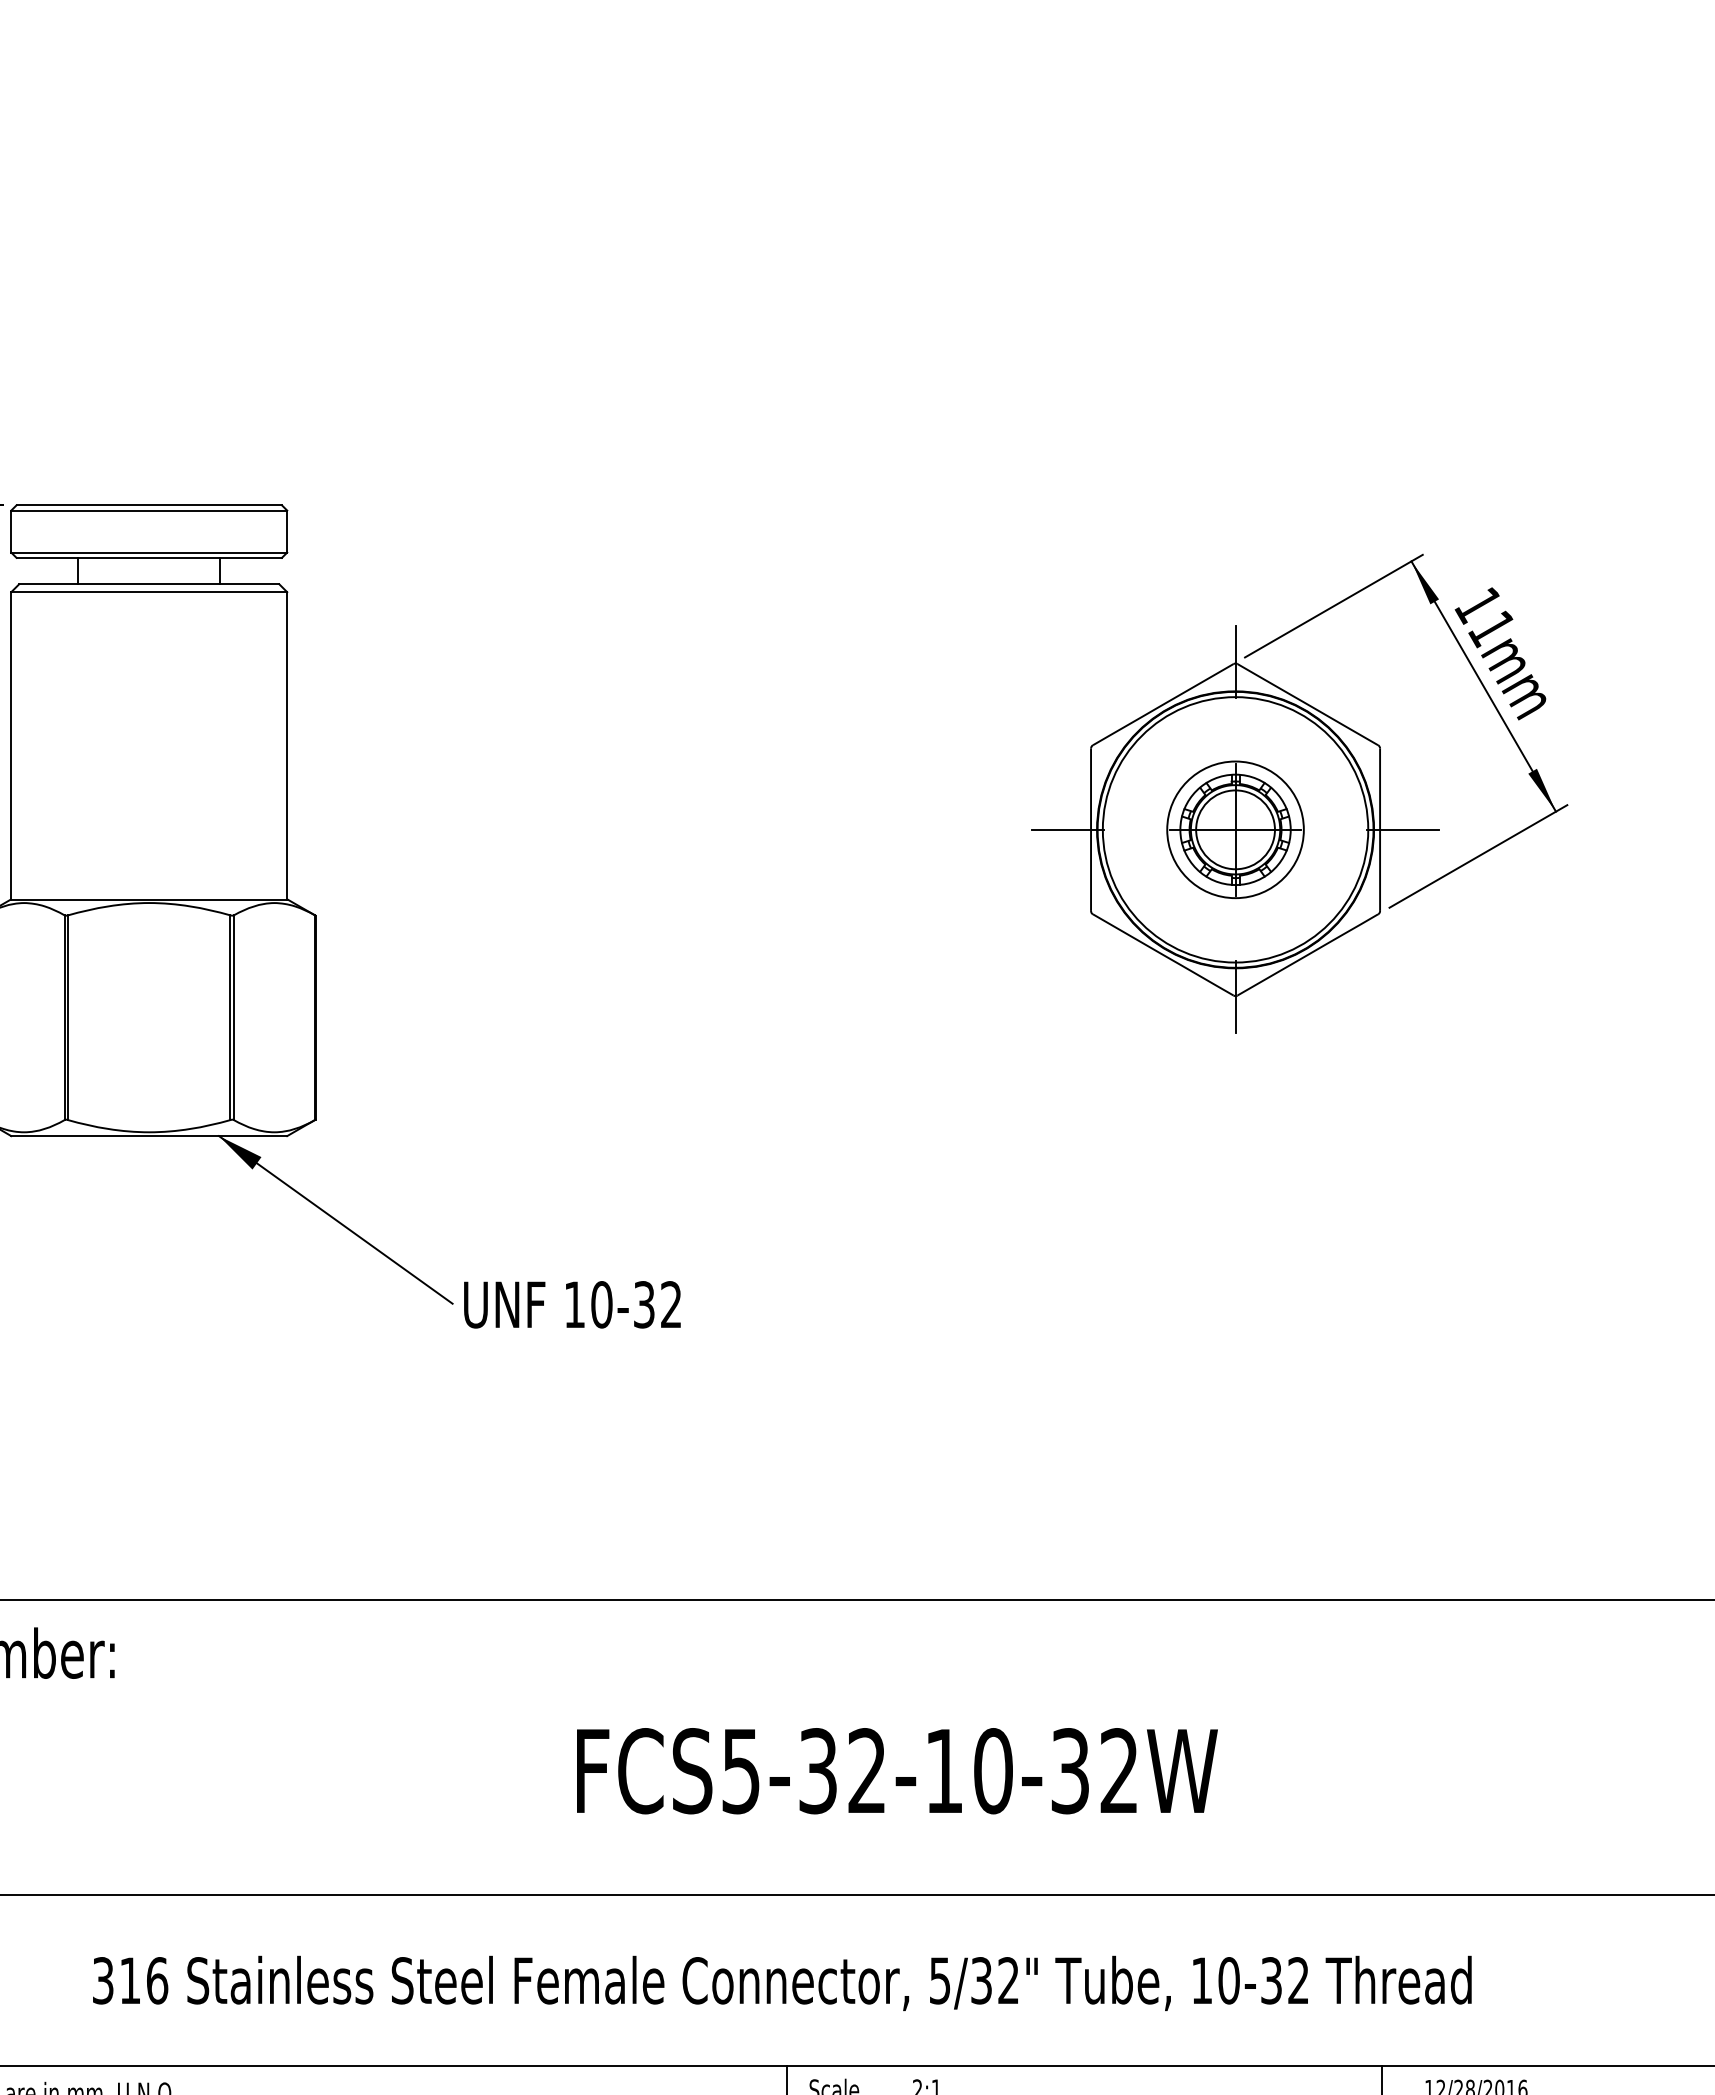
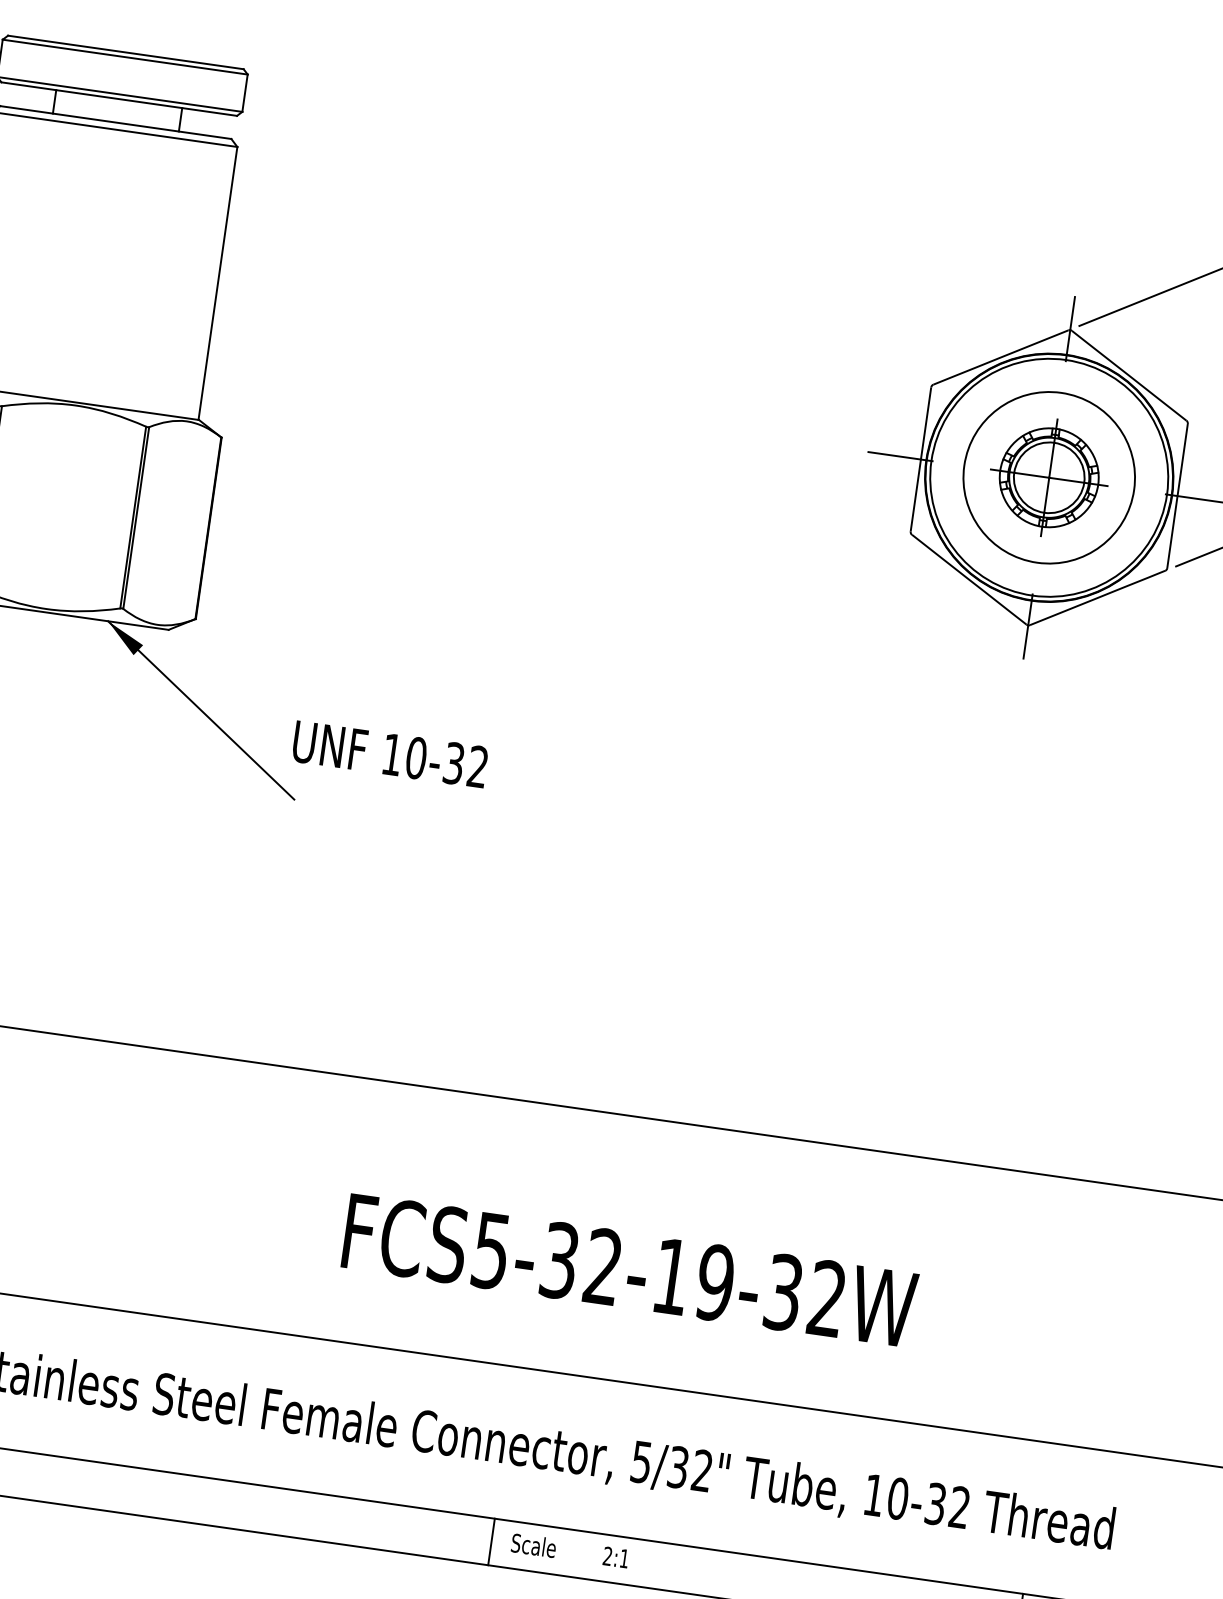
circle: (1235, 829) -> (1049, 477), size x1.4
text: (572, 1304) -> (390, 754), moved
text: (992, 1771) -> (714, 1283), FCS5-32-10-32W -> FCS5-32-19-32W

